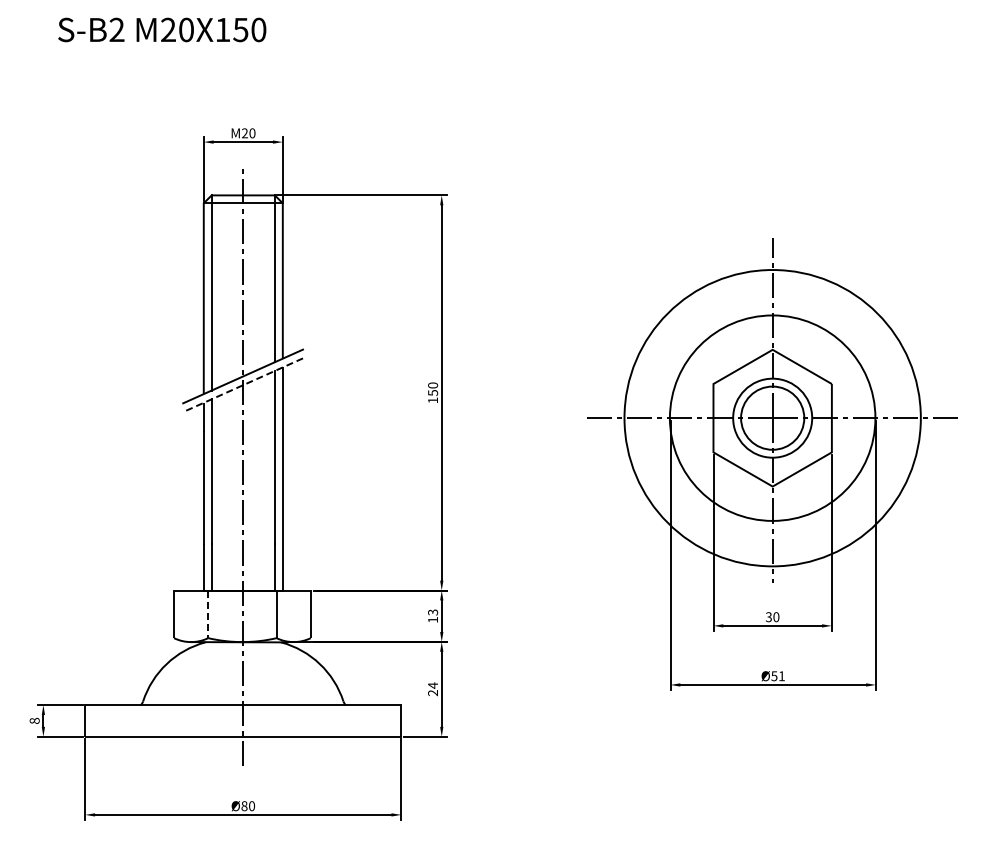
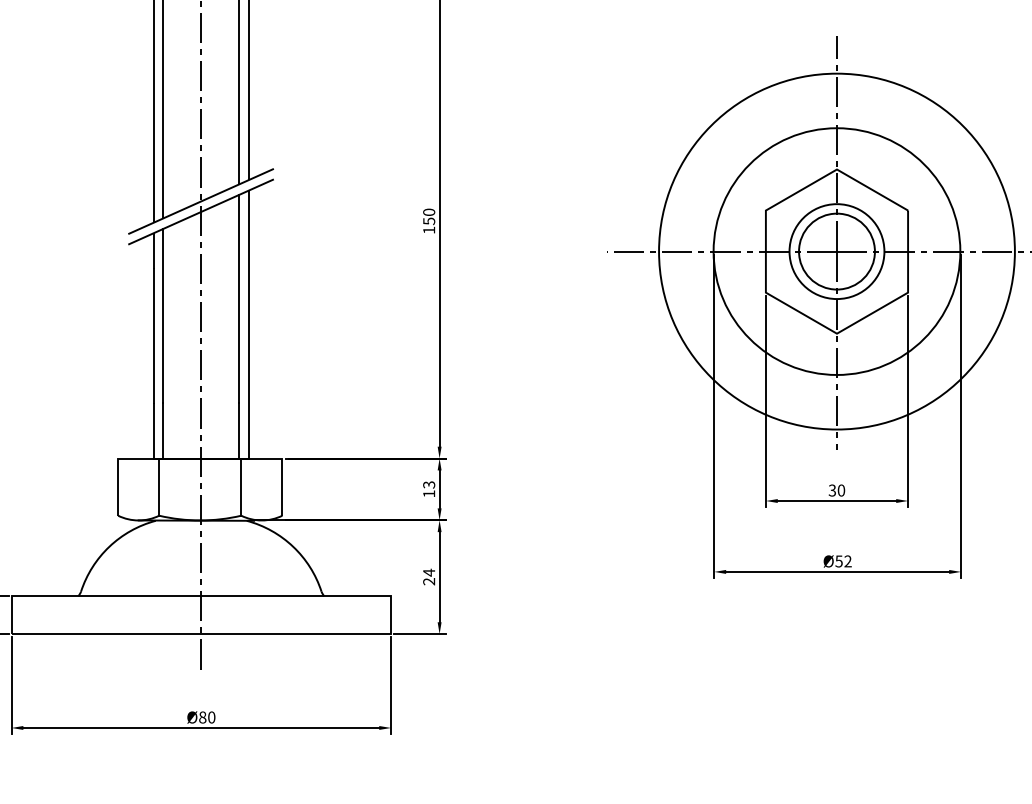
line: (243, 385) -> (201, 212), dashed -> solid
line: (208, 614) -> (159, 487), dashed -> solid
text: (781, 675) -> (847, 560), Ø51 -> Ø52

